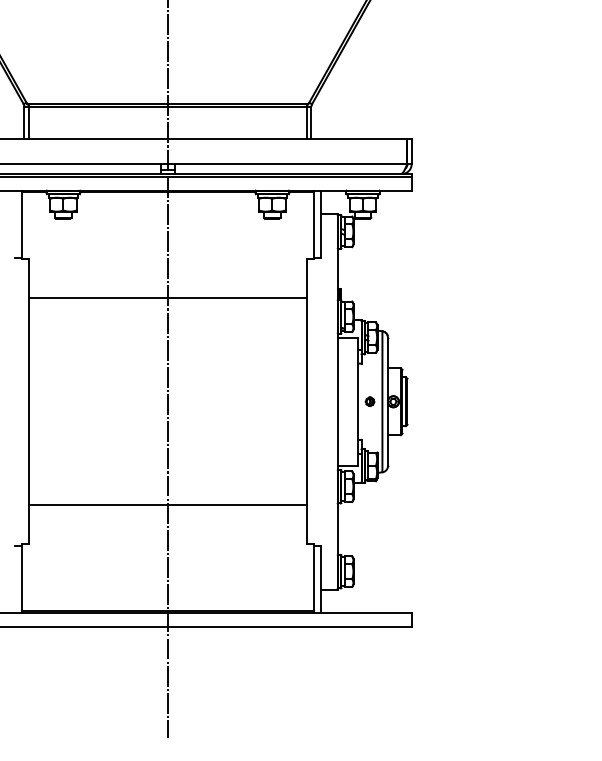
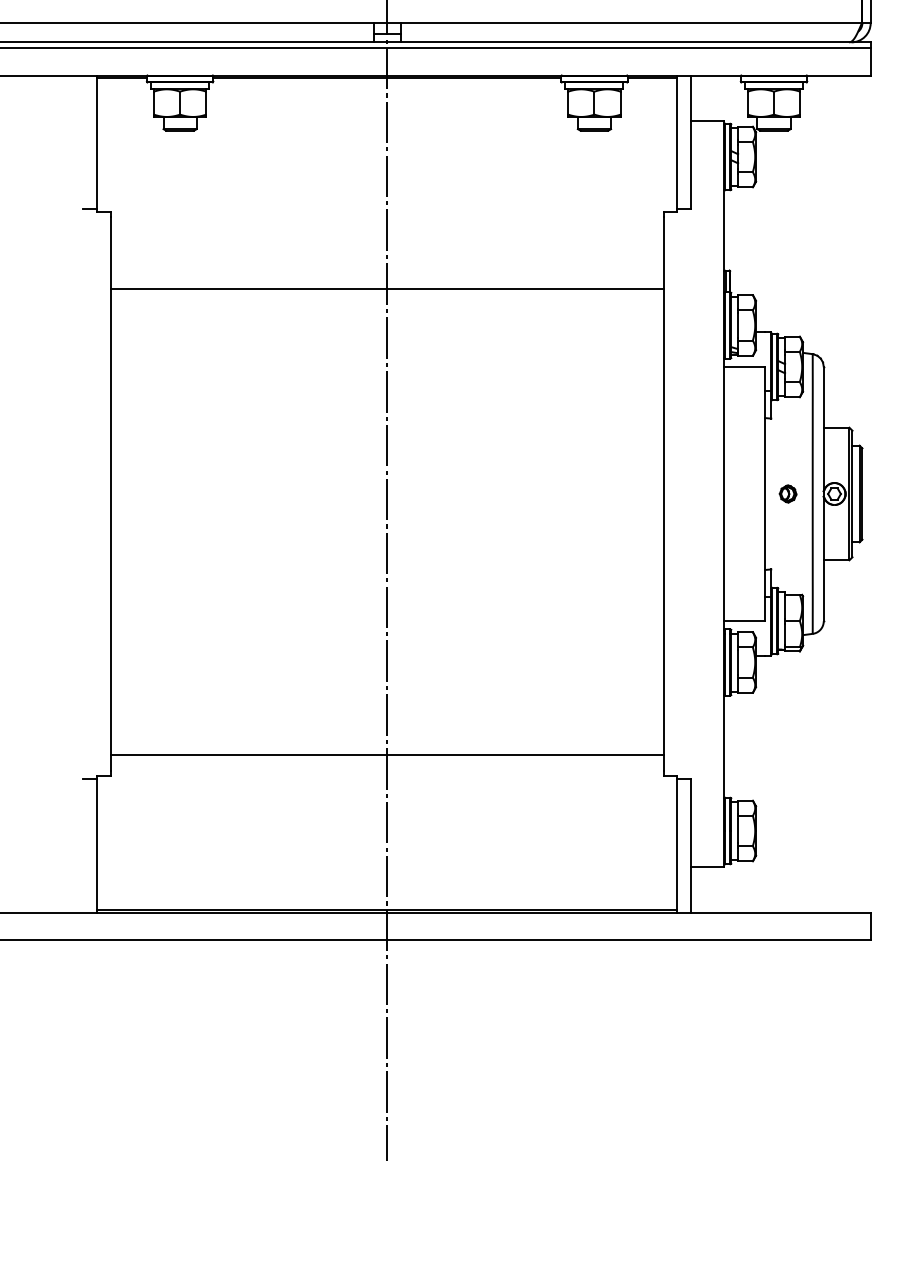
line: (167, 505) -> (386, 755), moved

